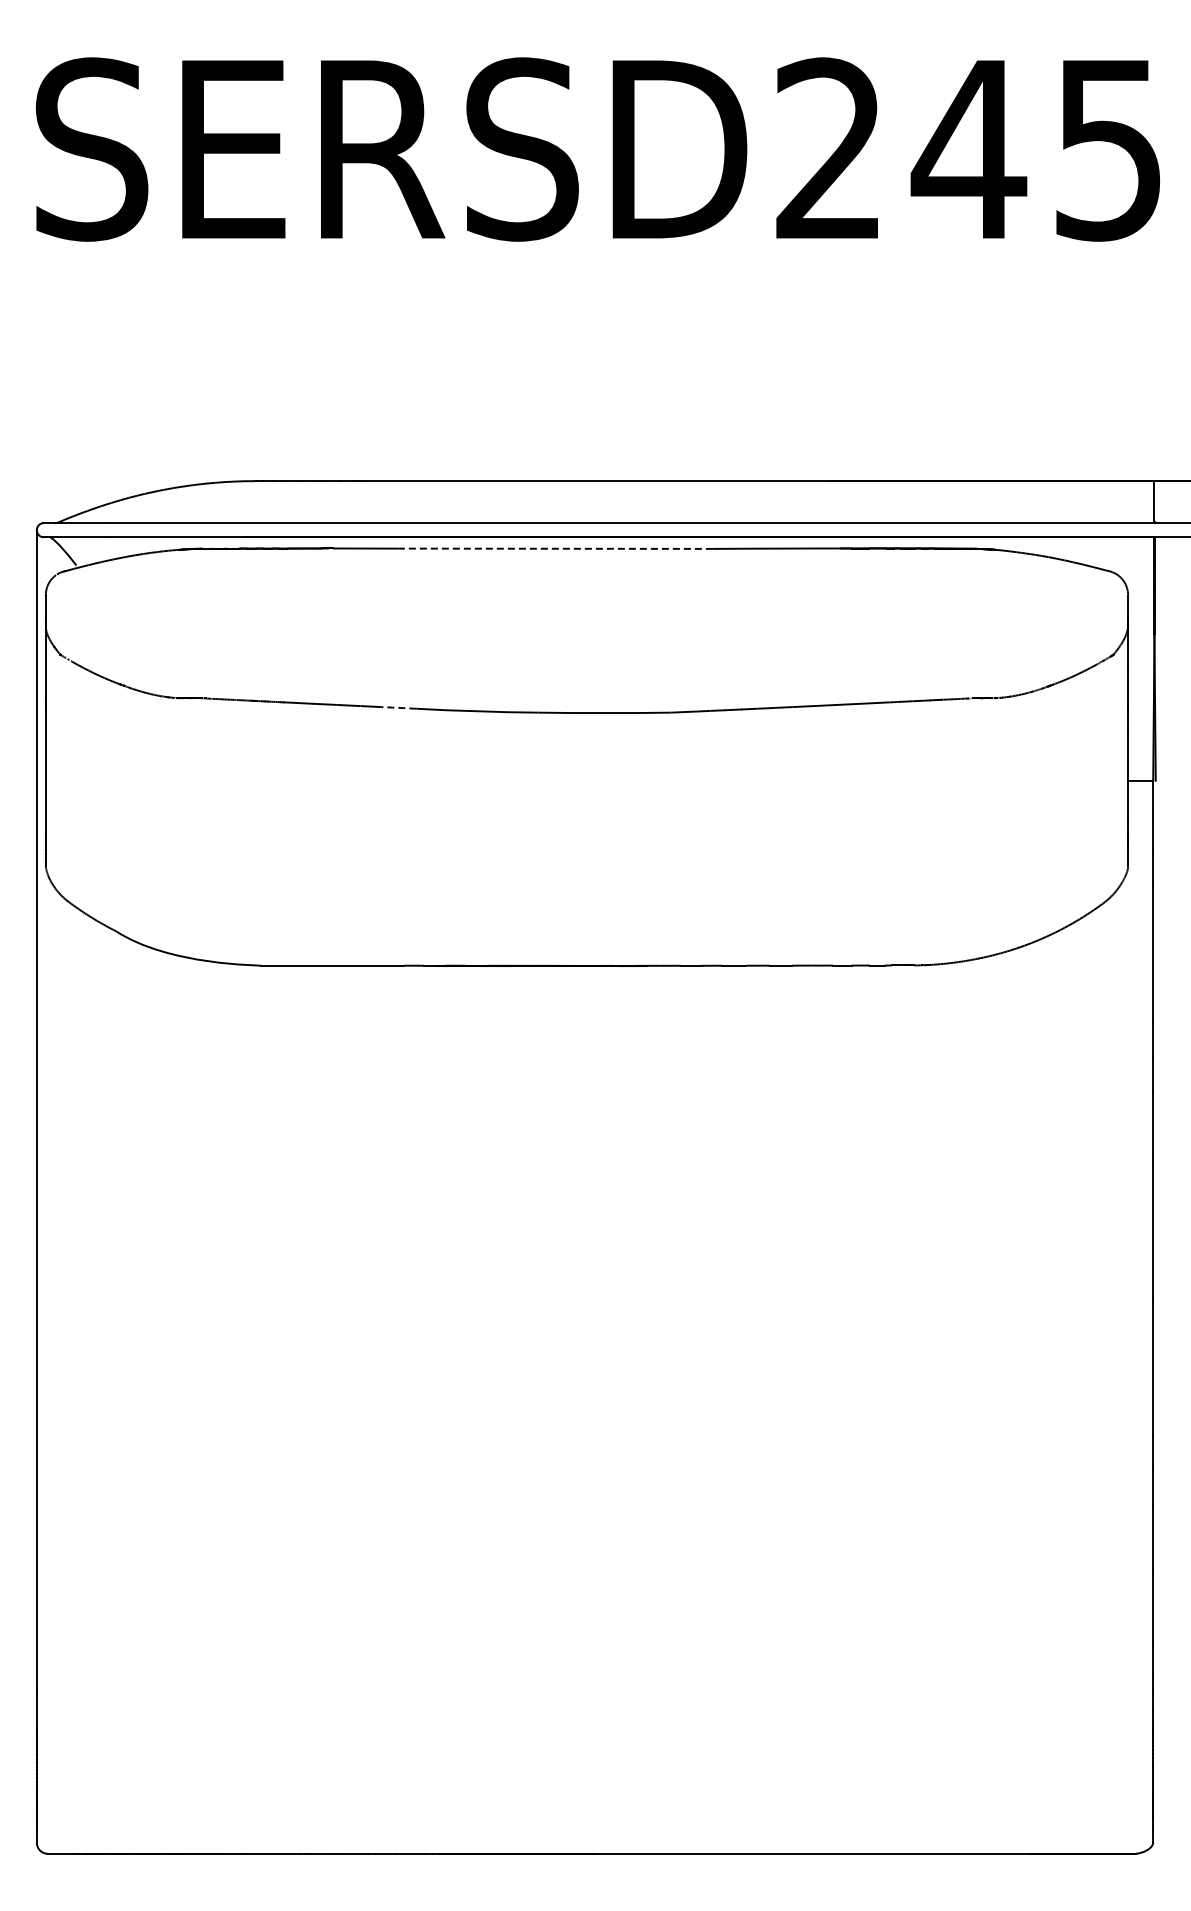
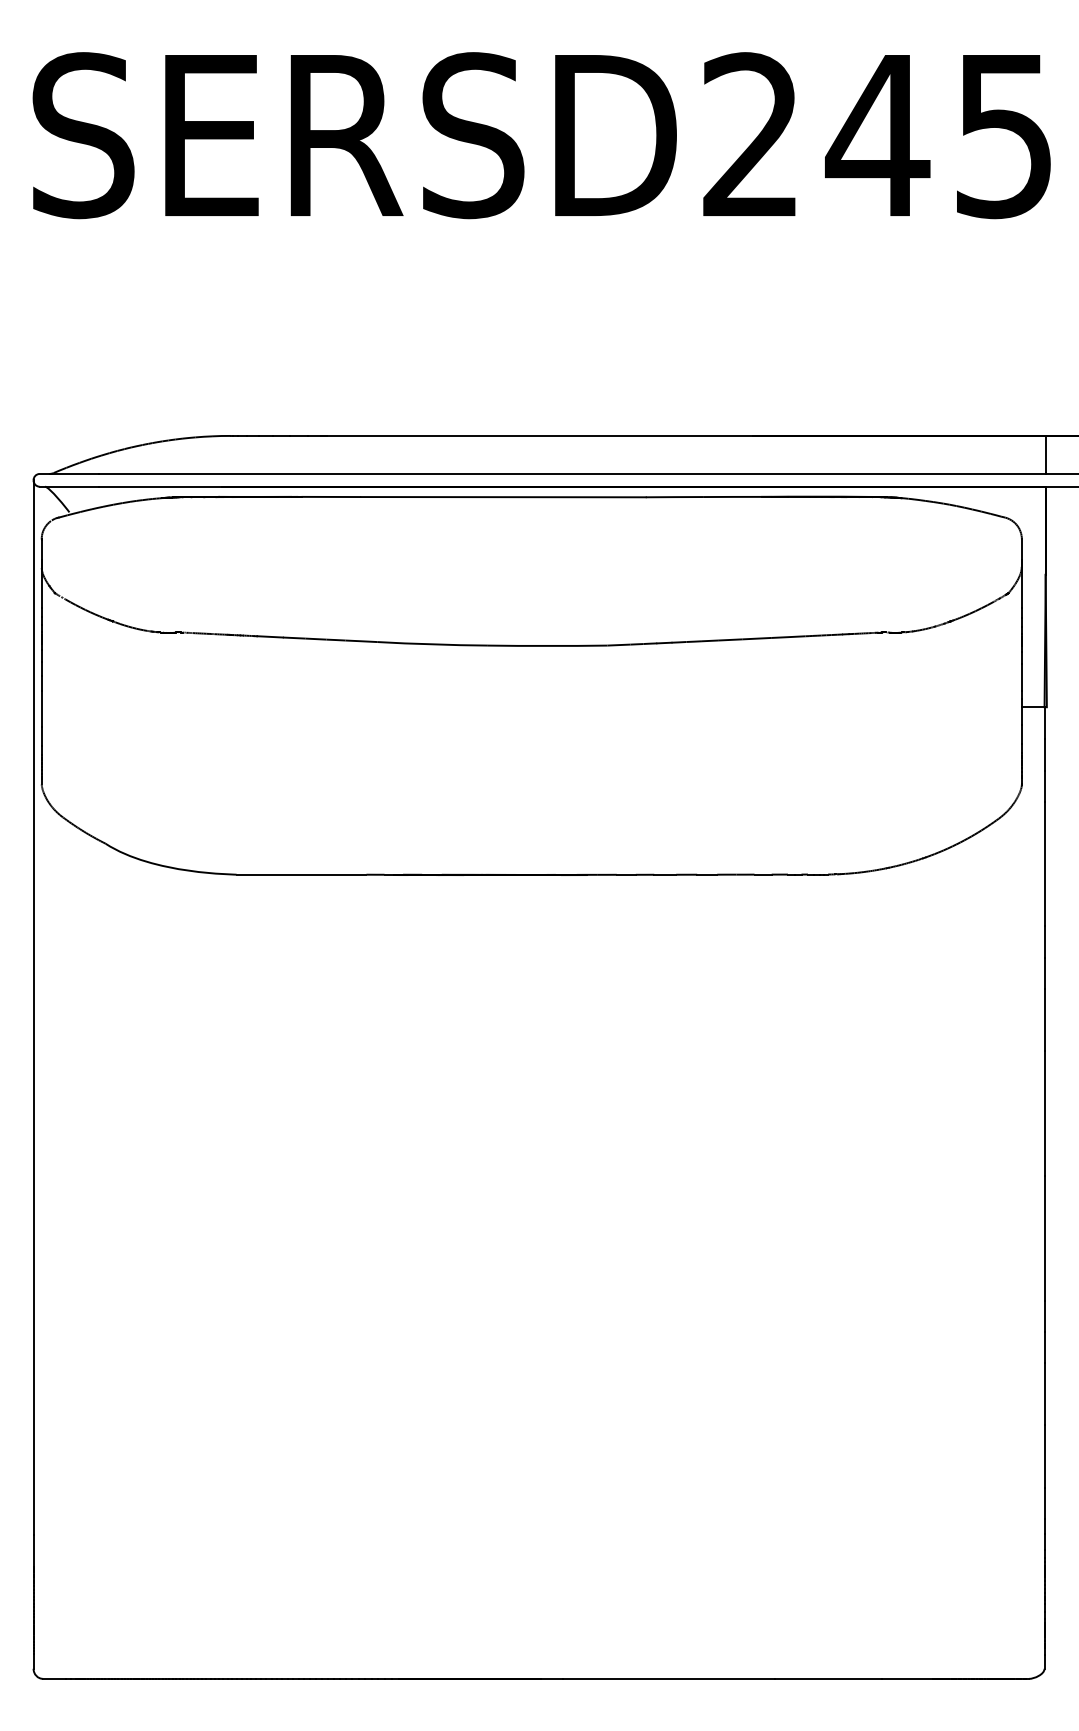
line: (555, 548) -> (503, 496), dashed -> solid
arc: (398, 707) -> (361, 640), dashed -> solid

